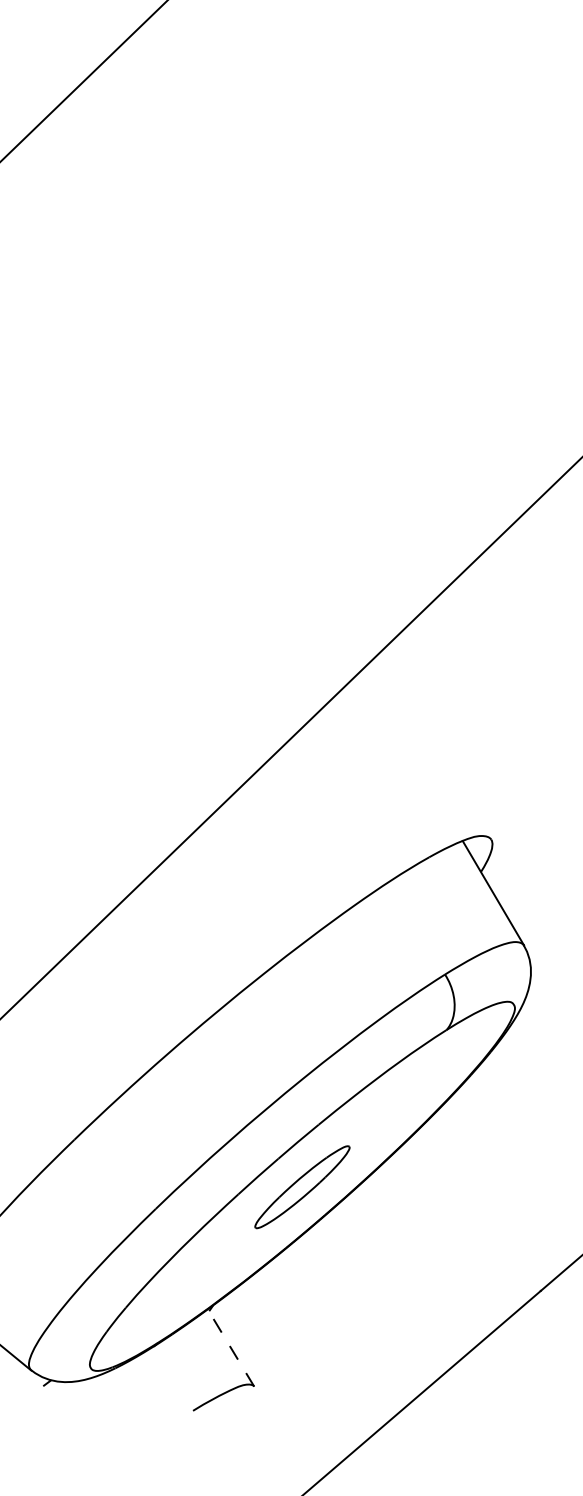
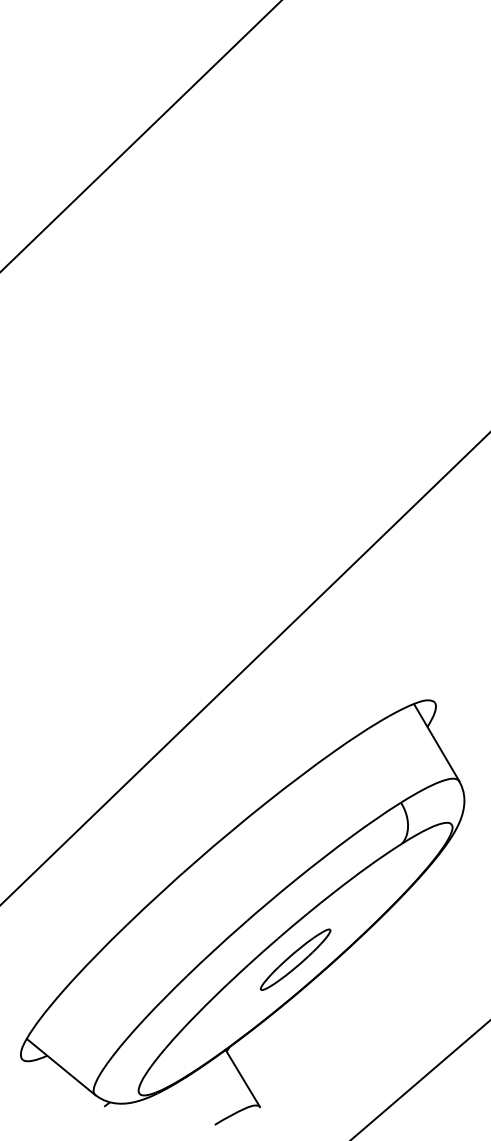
line: (230, 1347) -> (242, 1078), dashed -> solid

